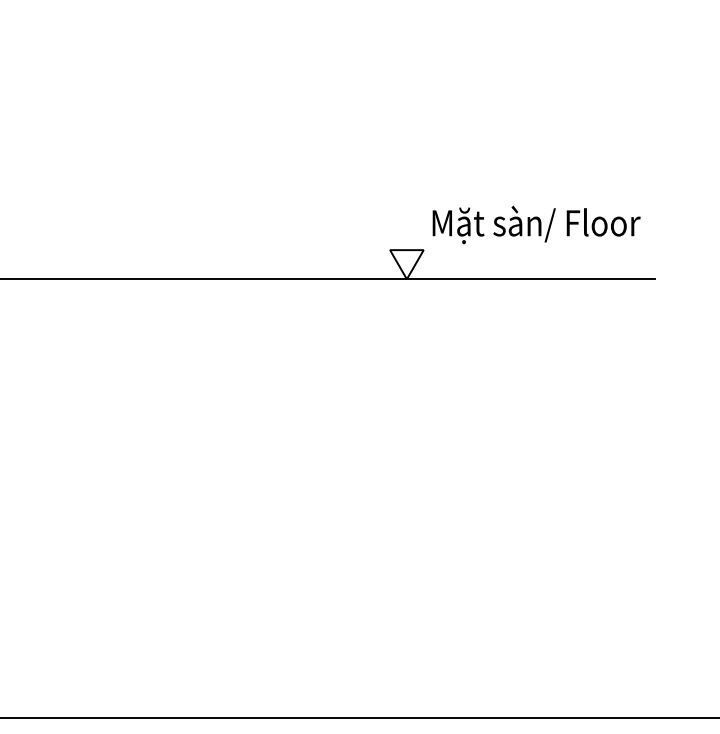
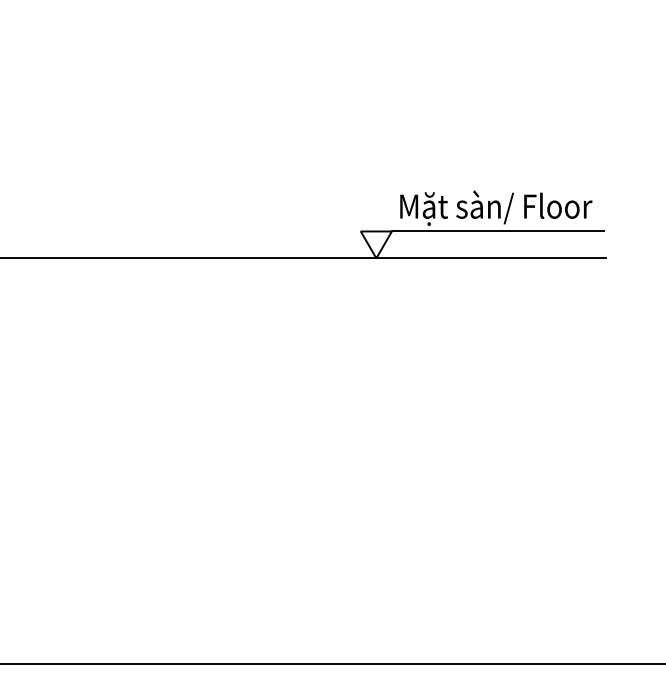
line: (538, 250) -> (498, 231), added

